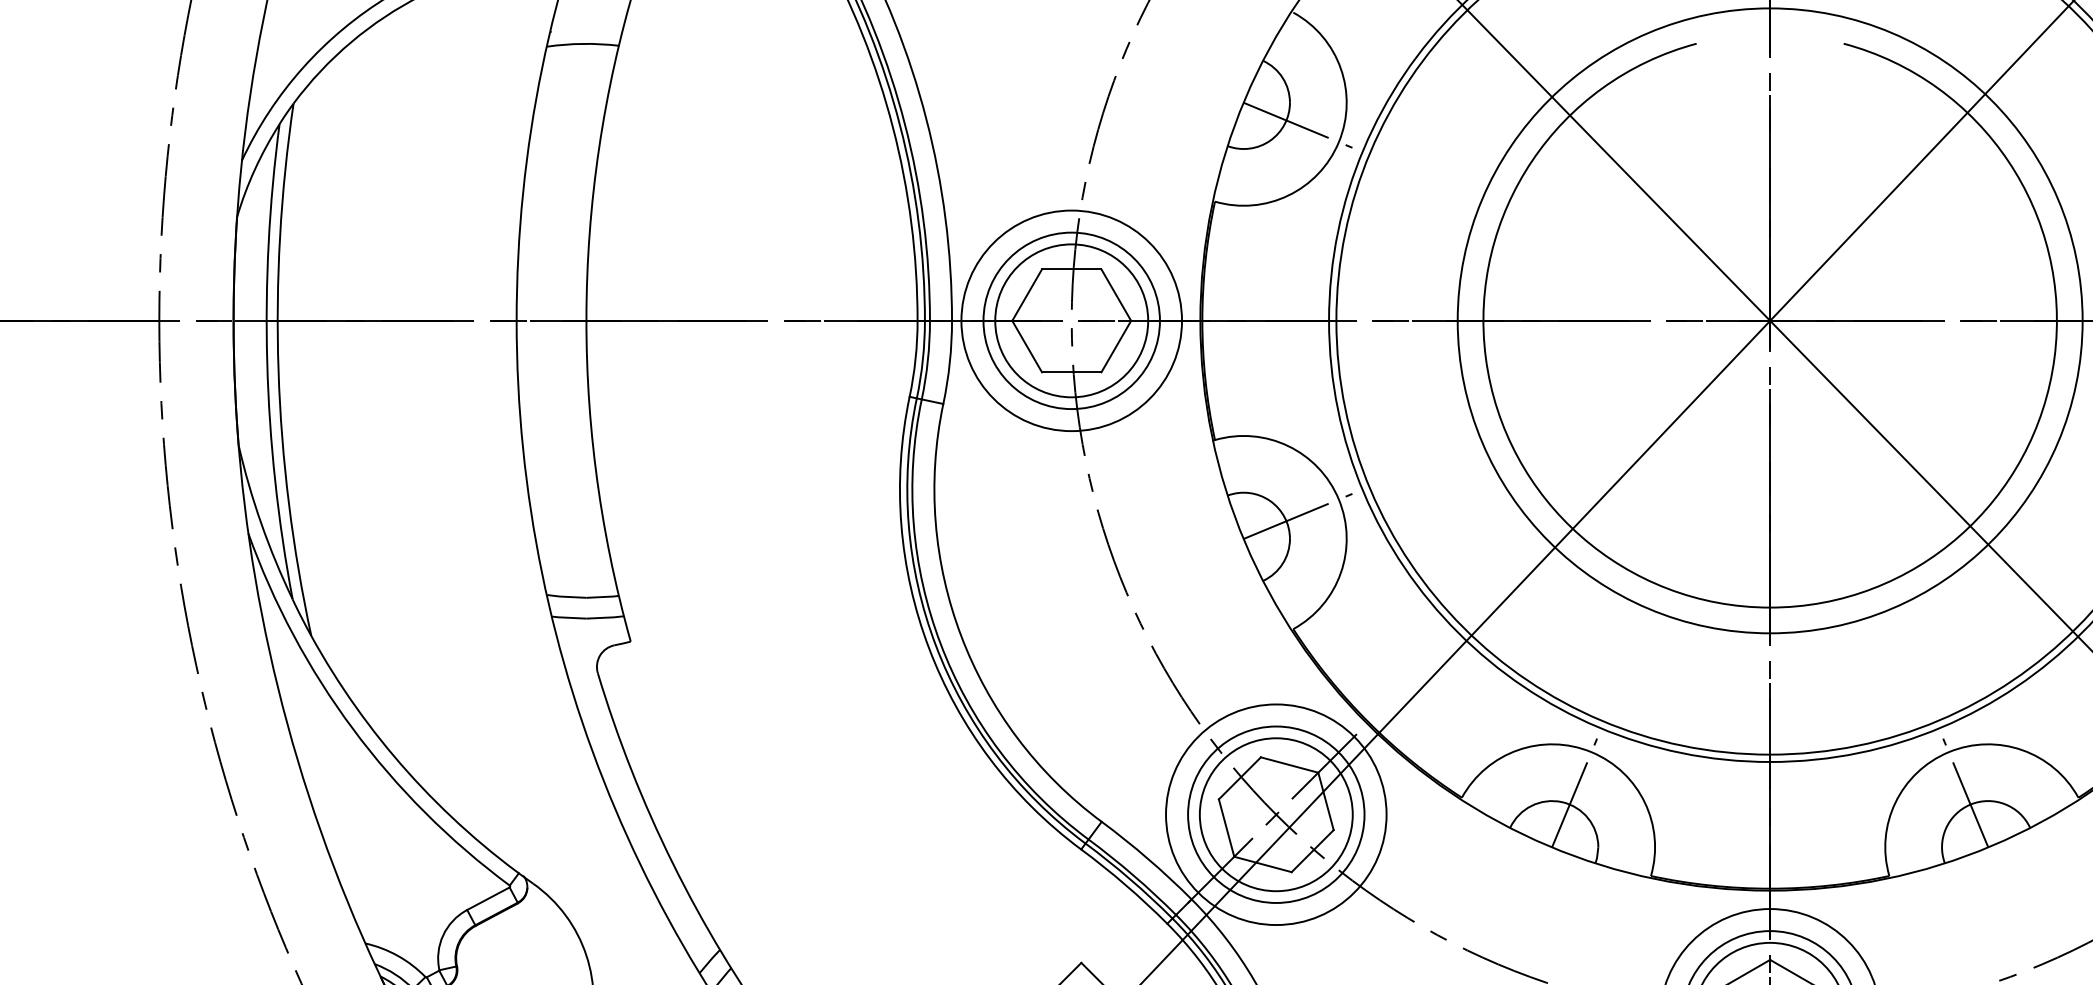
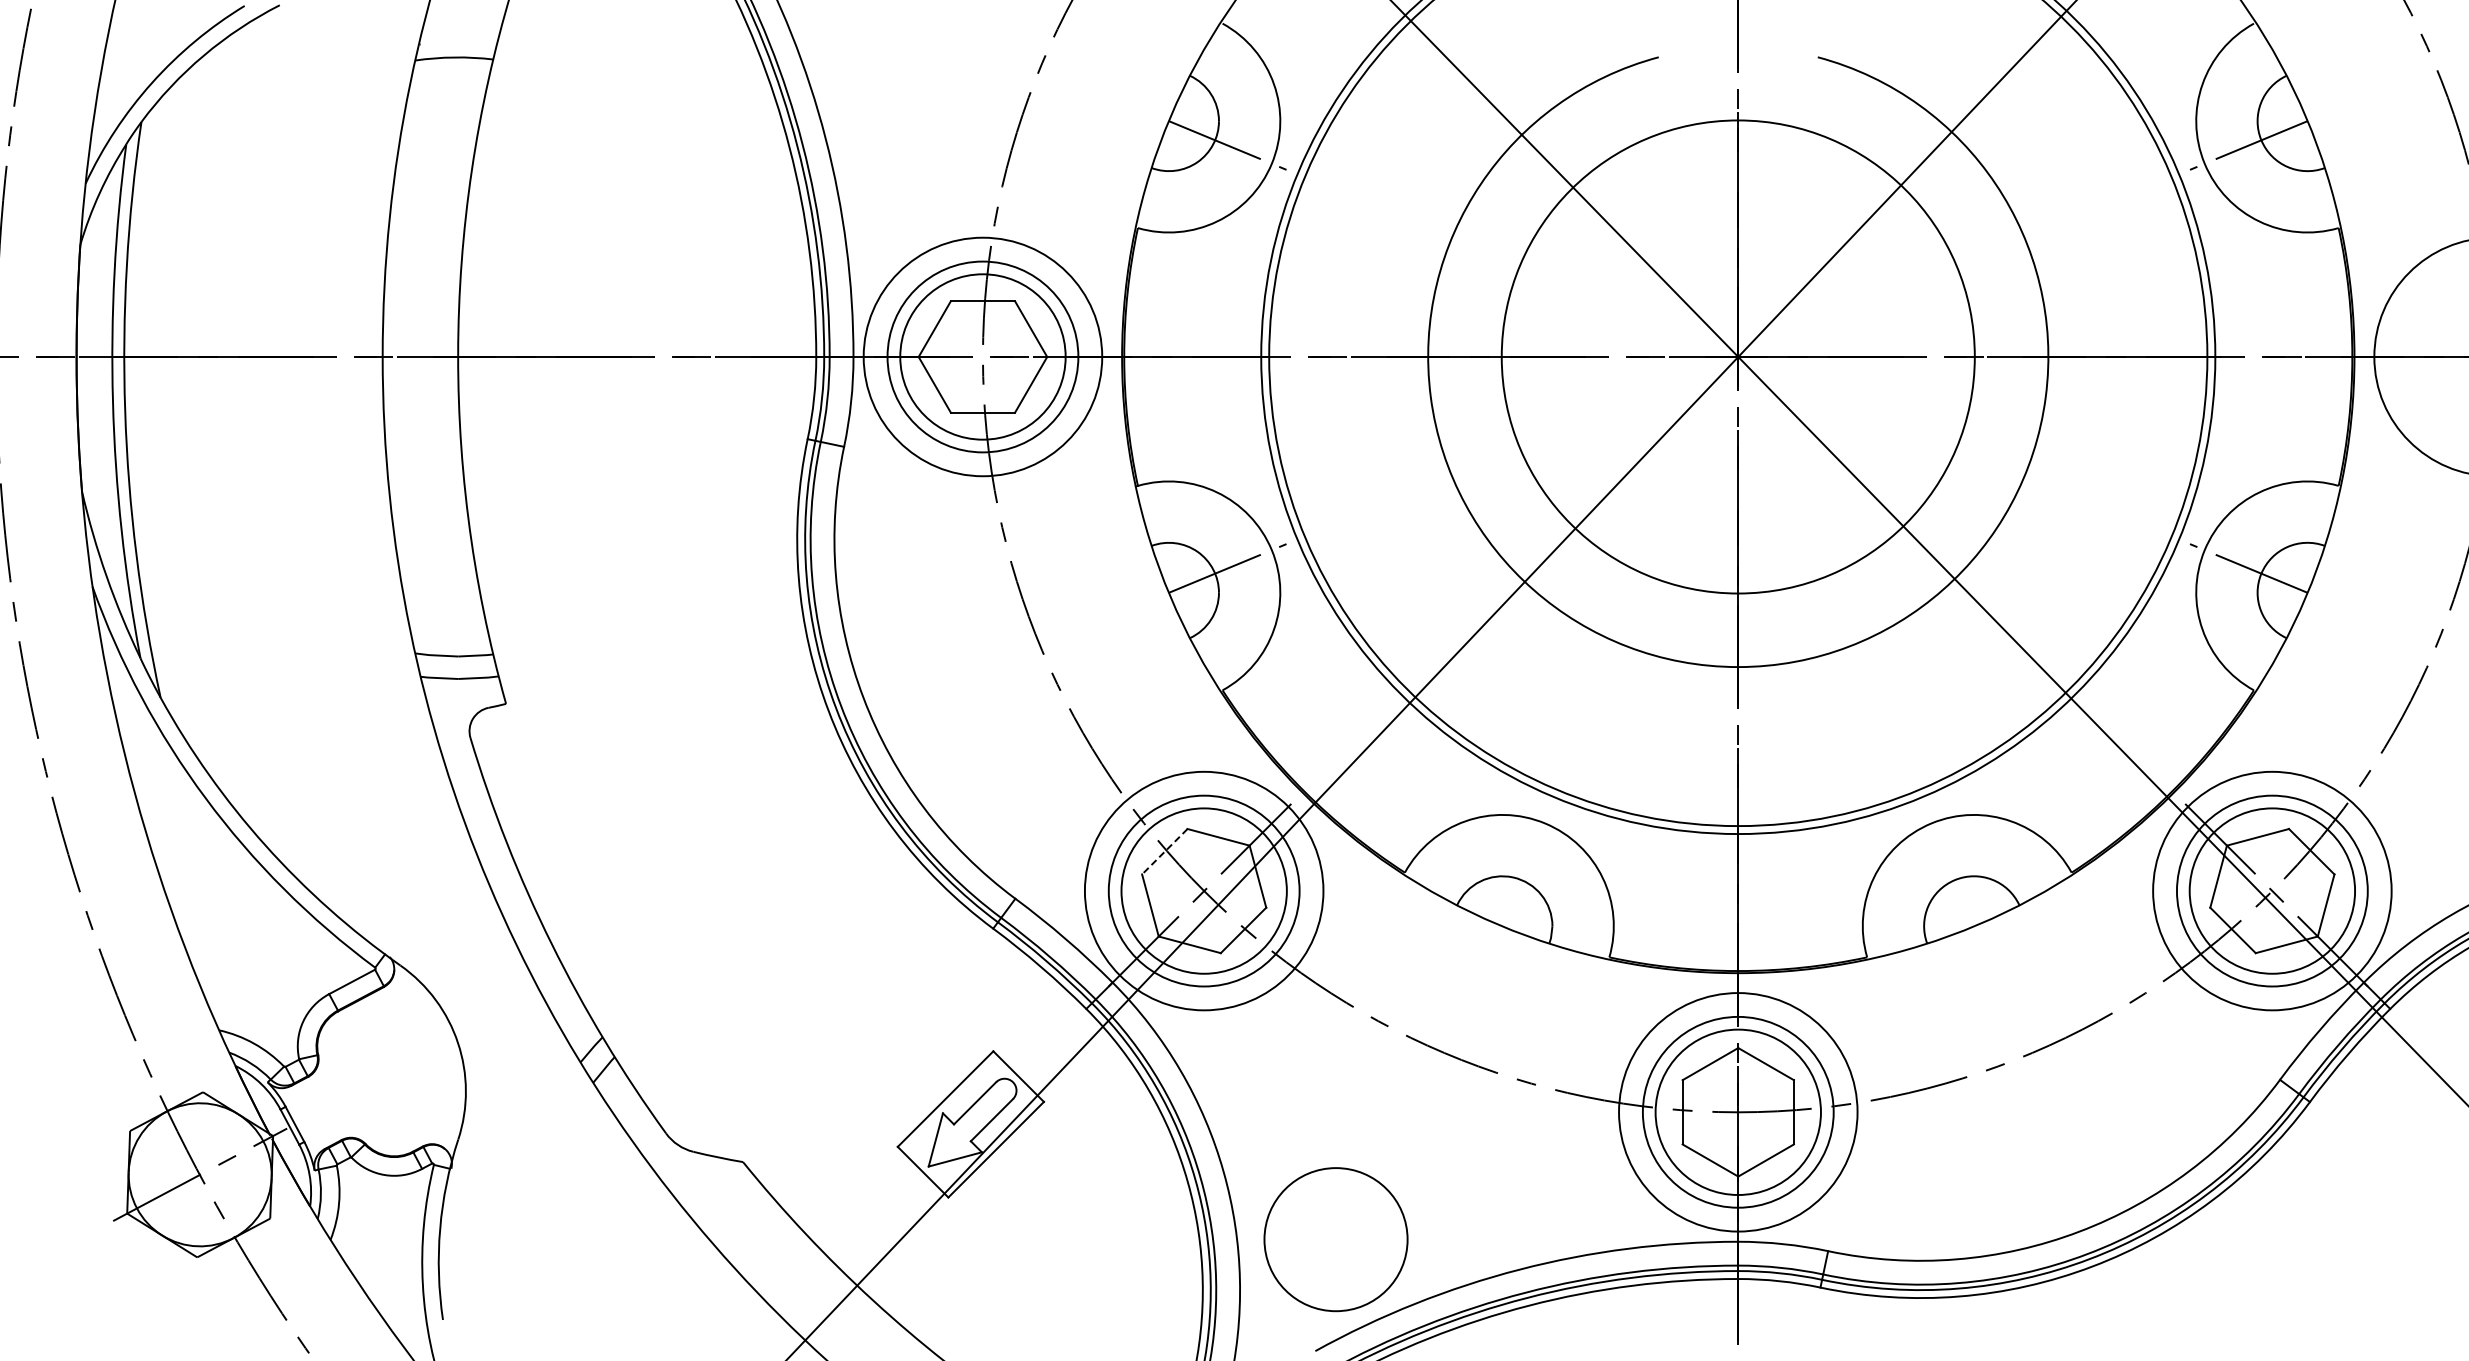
circle: (1770, 320) -> (1738, 356), size x0.7
line: (1239, 779) -> (1164, 852), solid -> dashed
line: (1574, 792) -> (1526, 867), removed
line: (1965, 792) -> (1949, 867), removed

